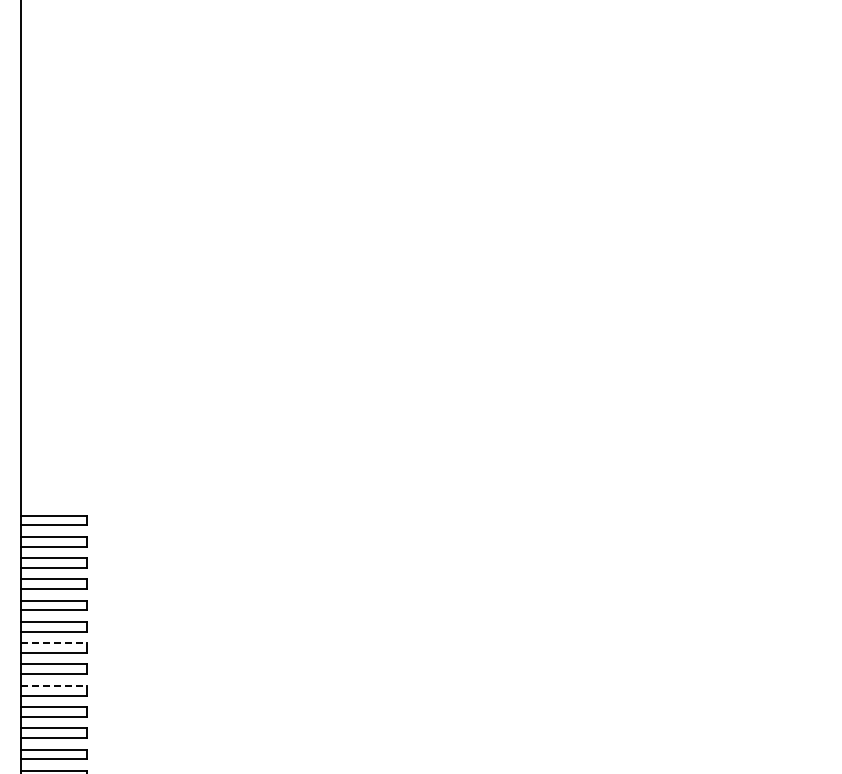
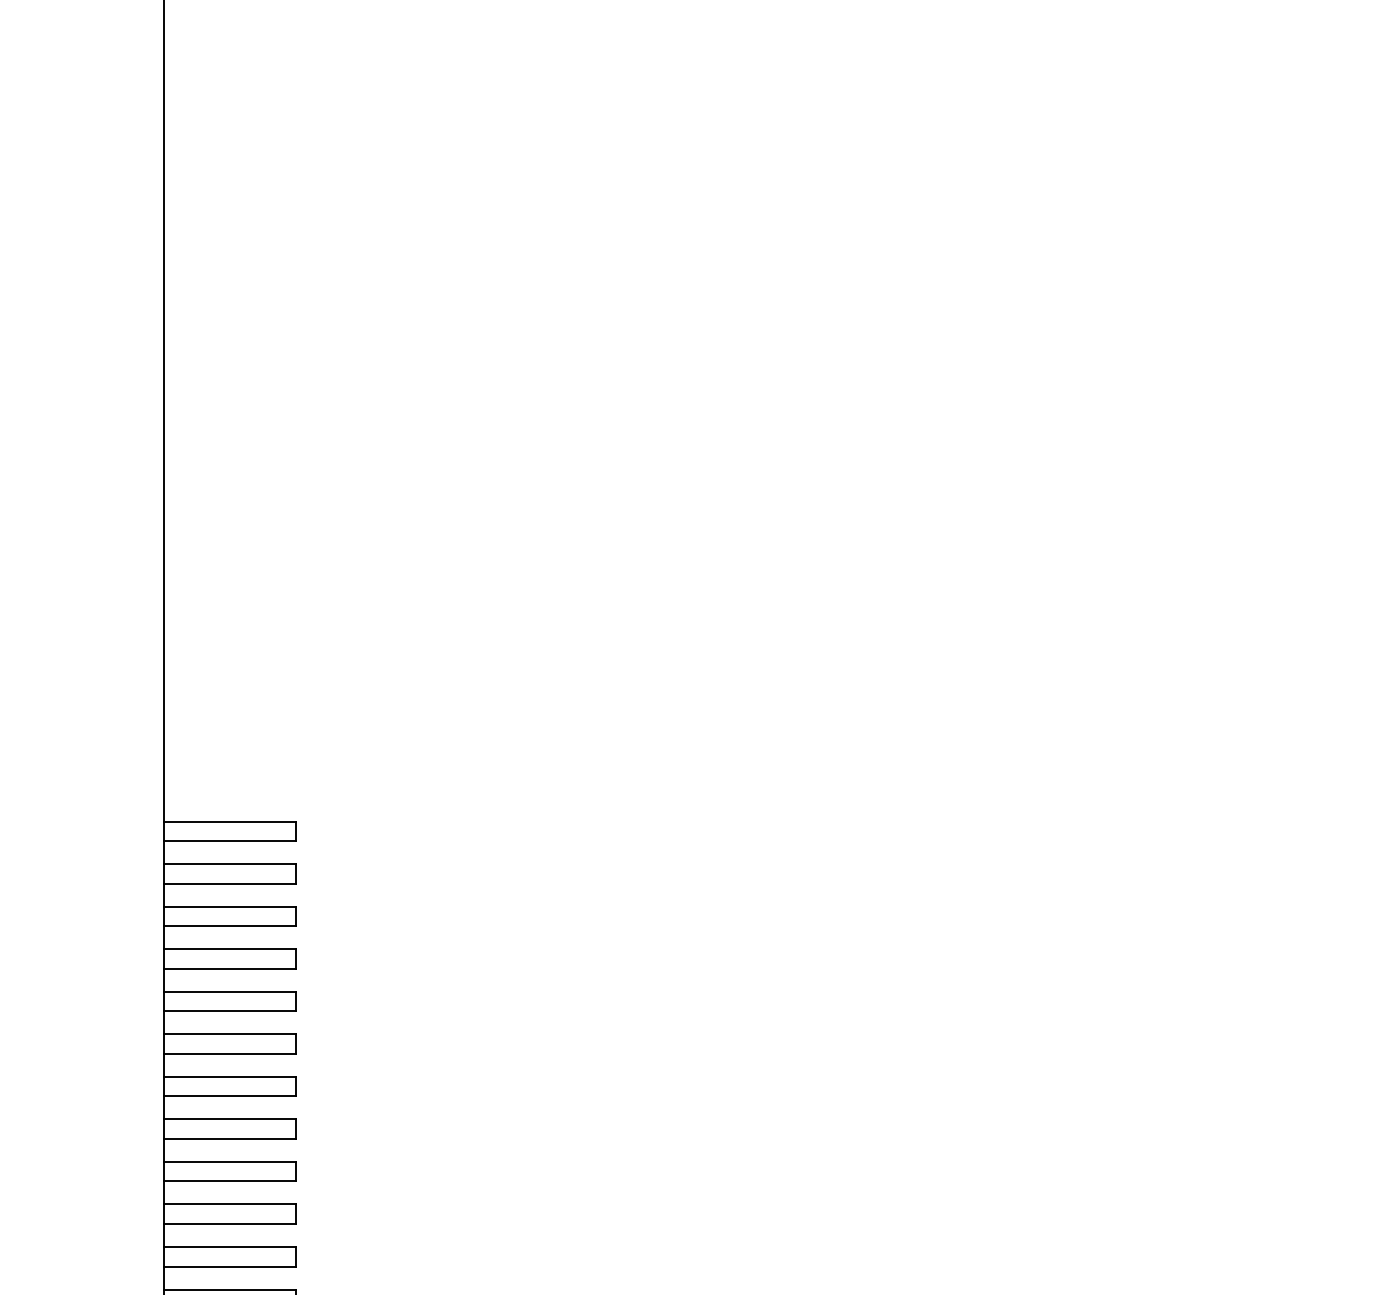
line: (53, 643) -> (229, 1077), dashed -> solid
line: (53, 685) -> (229, 1161), dashed -> solid

